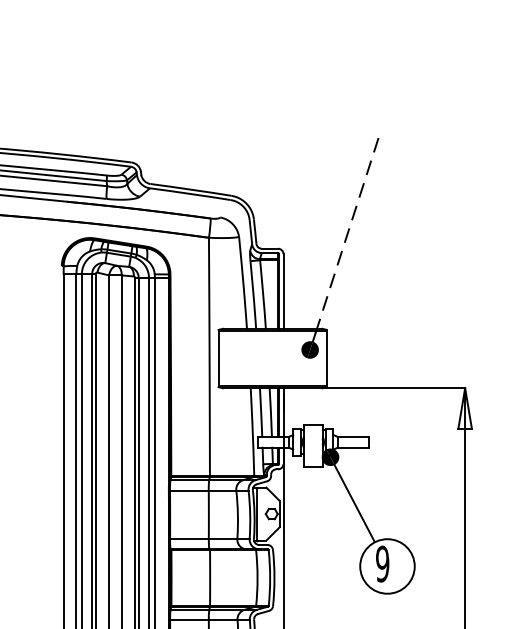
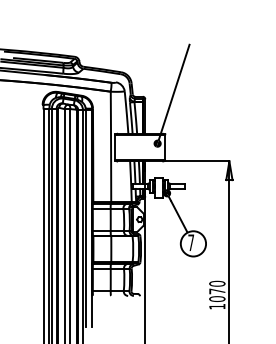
line: (348, 233) -> (175, 89), dashed -> solid
text: (383, 563) -> (191, 242), 9 -> 7

